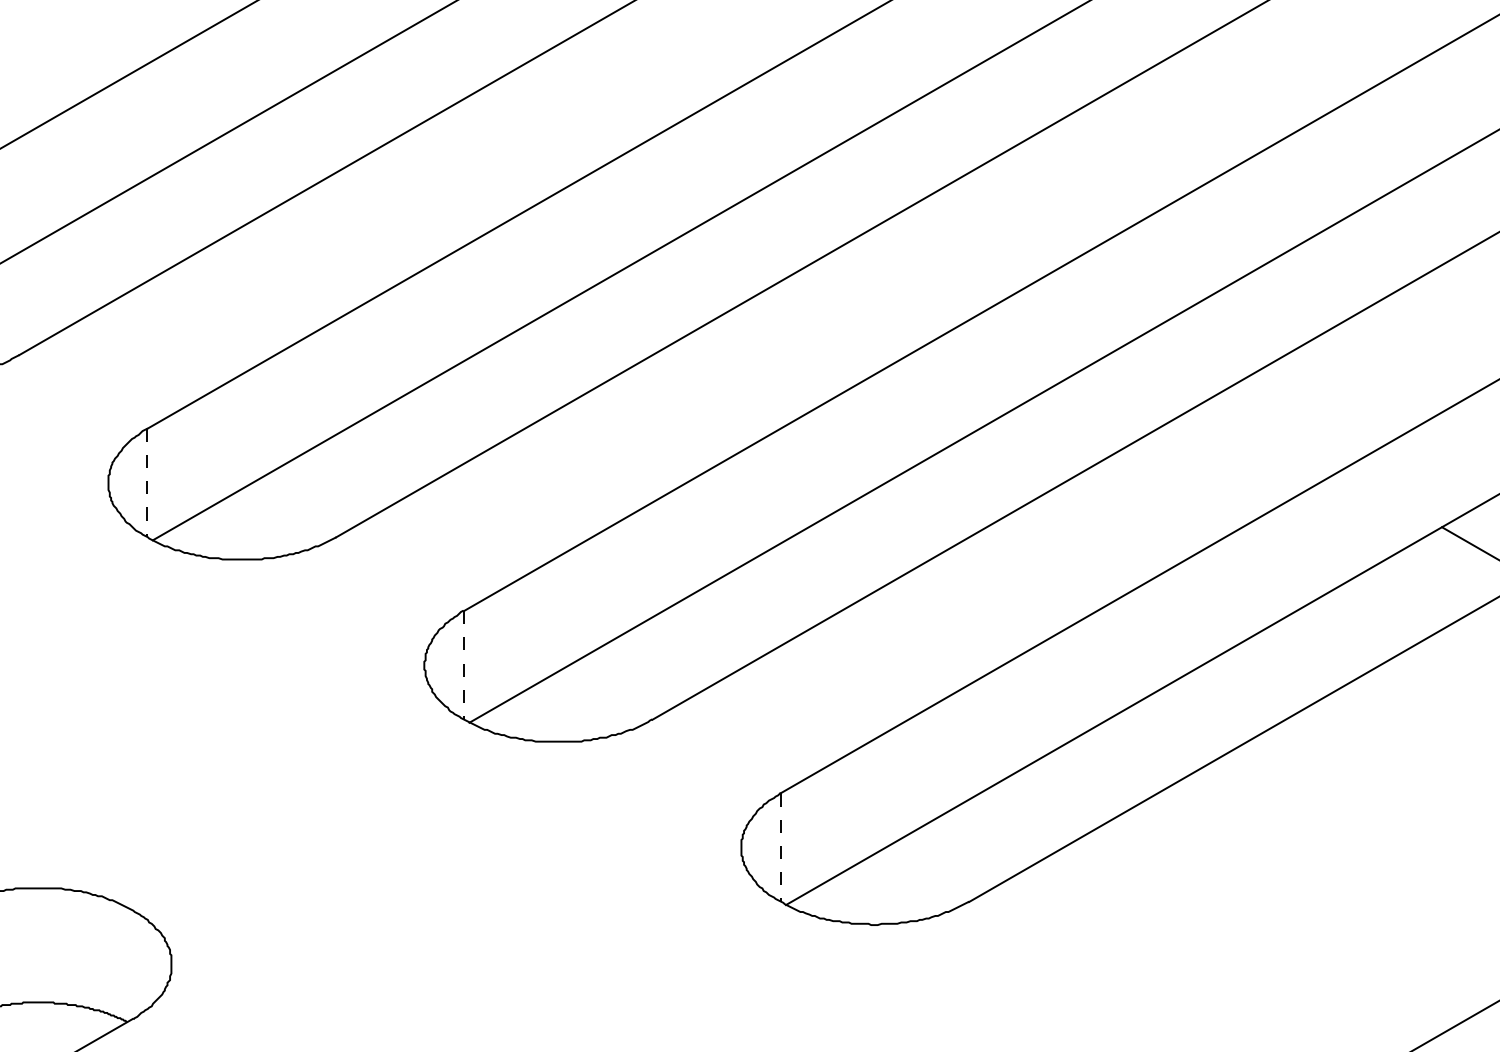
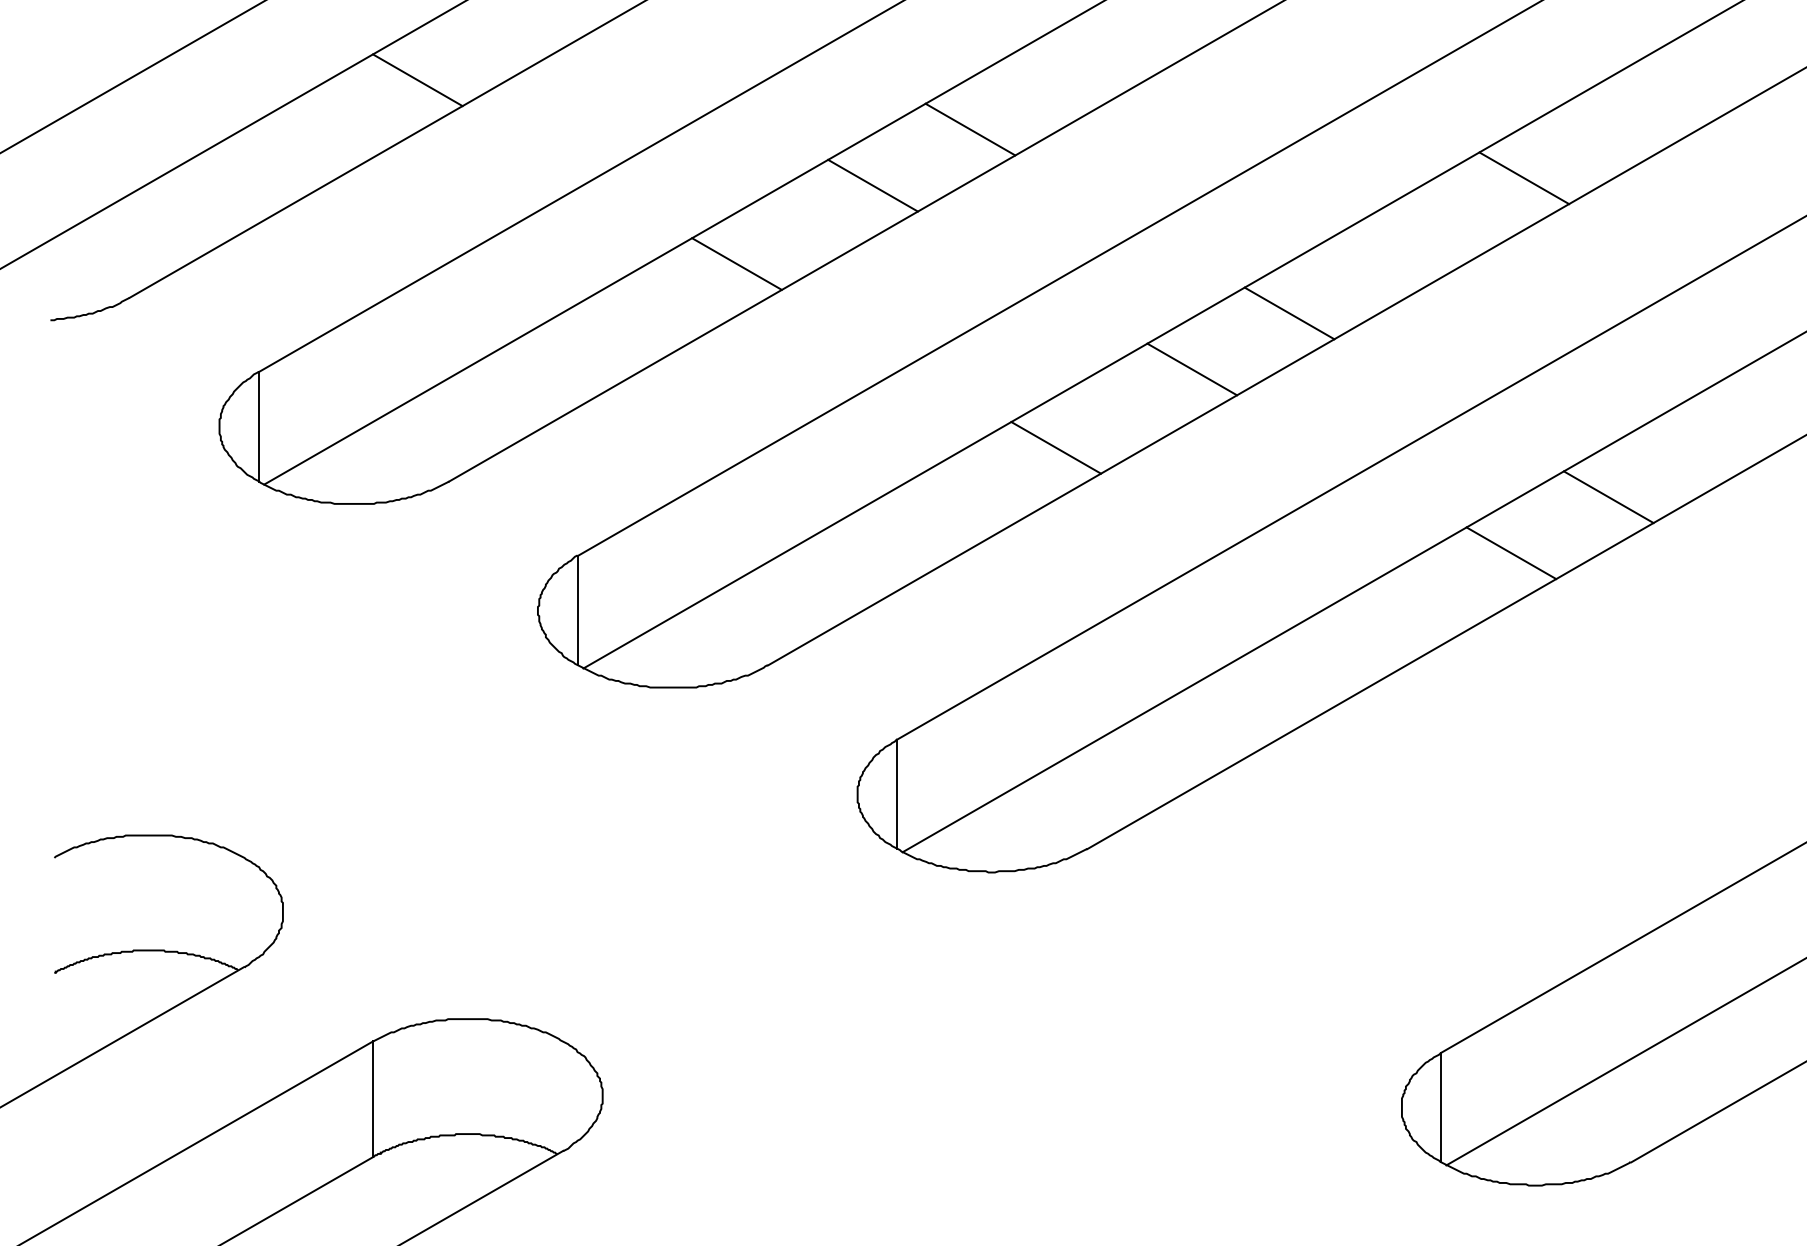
line: (304, 139) -> (417, 80), added
line: (853, 188) -> (970, 129), added
line: (1402, 236) -> (1524, 178), added
line: (756, 243) -> (872, 185), added
line: (621, 321) -> (736, 263), added
line: (1169, 370) -> (1289, 313), added
line: (1073, 426) -> (1192, 369), added
line: (147, 482) -> (258, 426), dashed -> solid
line: (938, 503) -> (1056, 447), added
line: (1390, 608) -> (1511, 553), added
line: (463, 665) -> (577, 610), dashed -> solid
line: (780, 847) -> (897, 794), dashed -> solid

